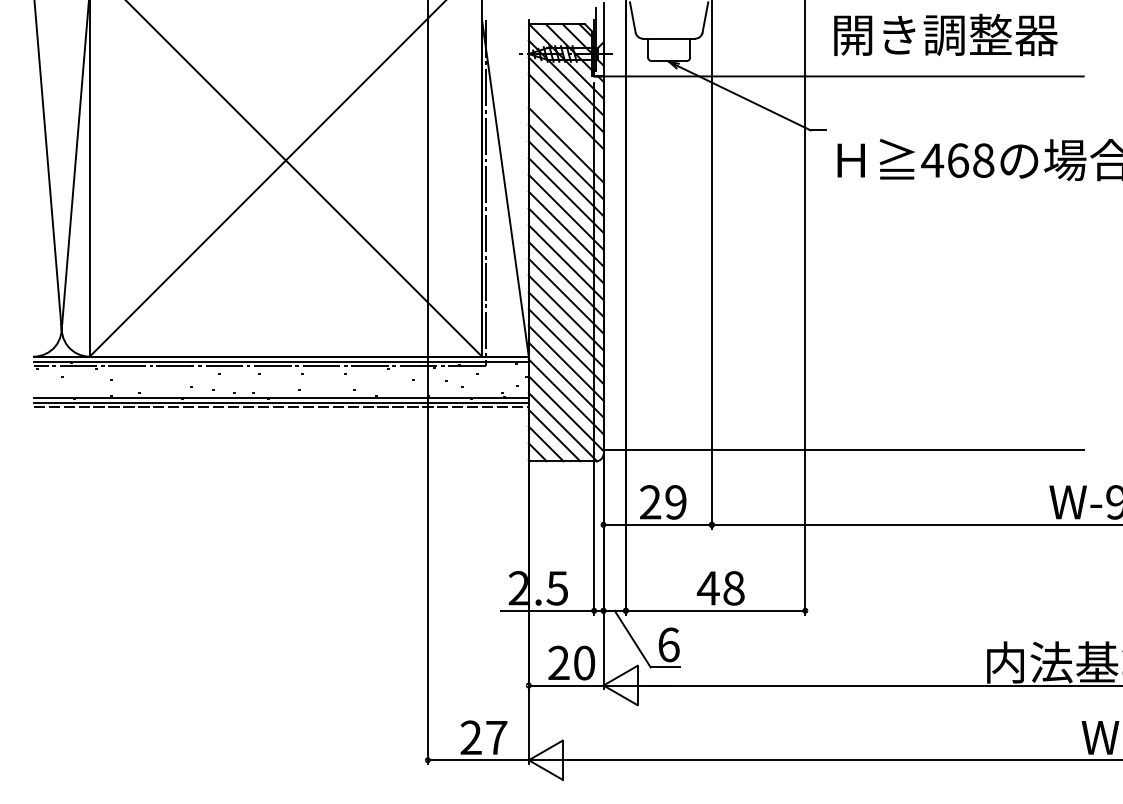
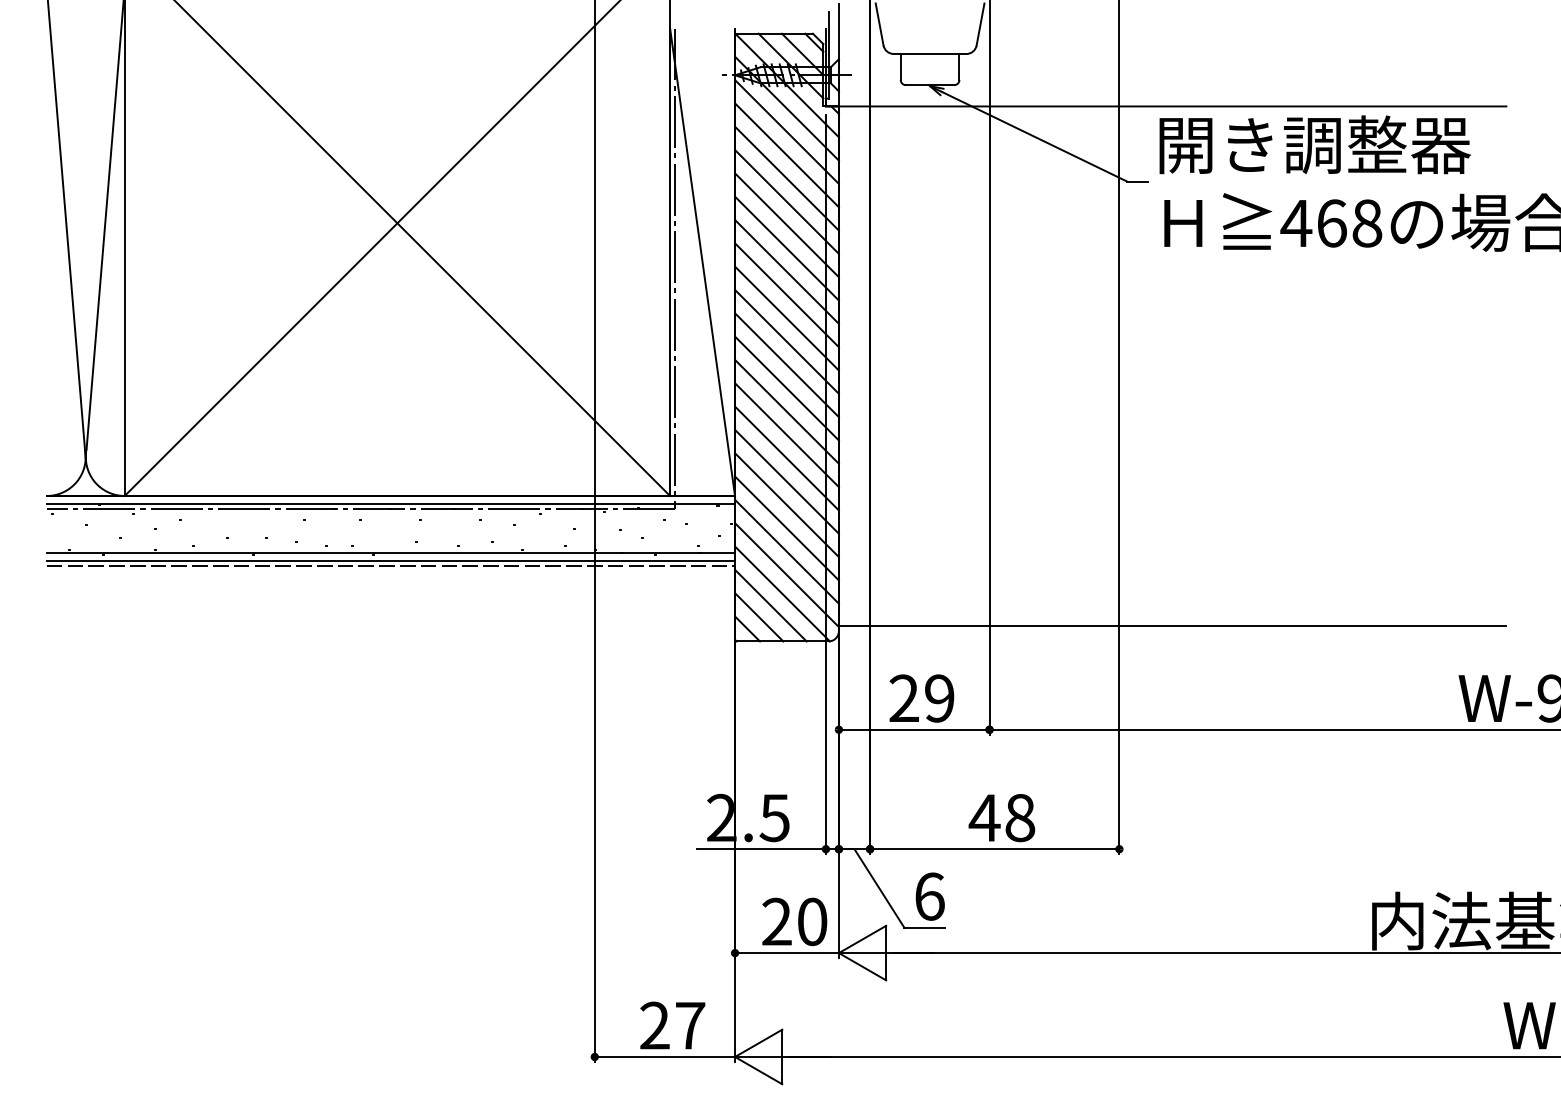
text: (945, 34) -> (1314, 144), moved
line: (565, 128) -> (786, 178), added

